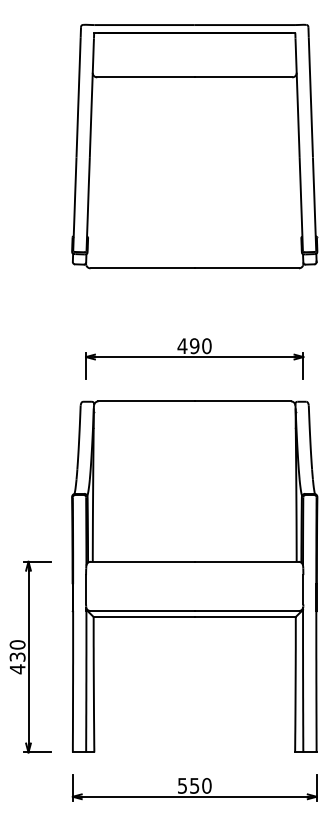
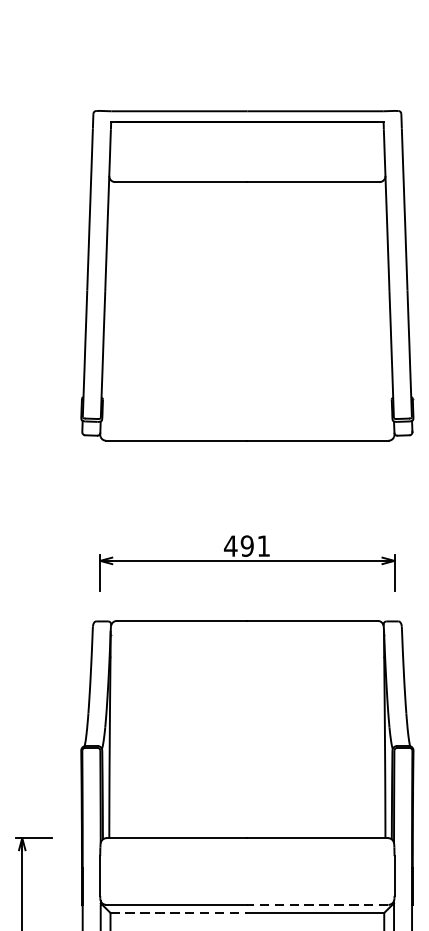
text: (206, 346) -> (263, 546), 490 -> 491
line: (246, 611) -> (317, 905), solid -> dashed
line: (144, 617) -> (179, 913), solid -> dashed

